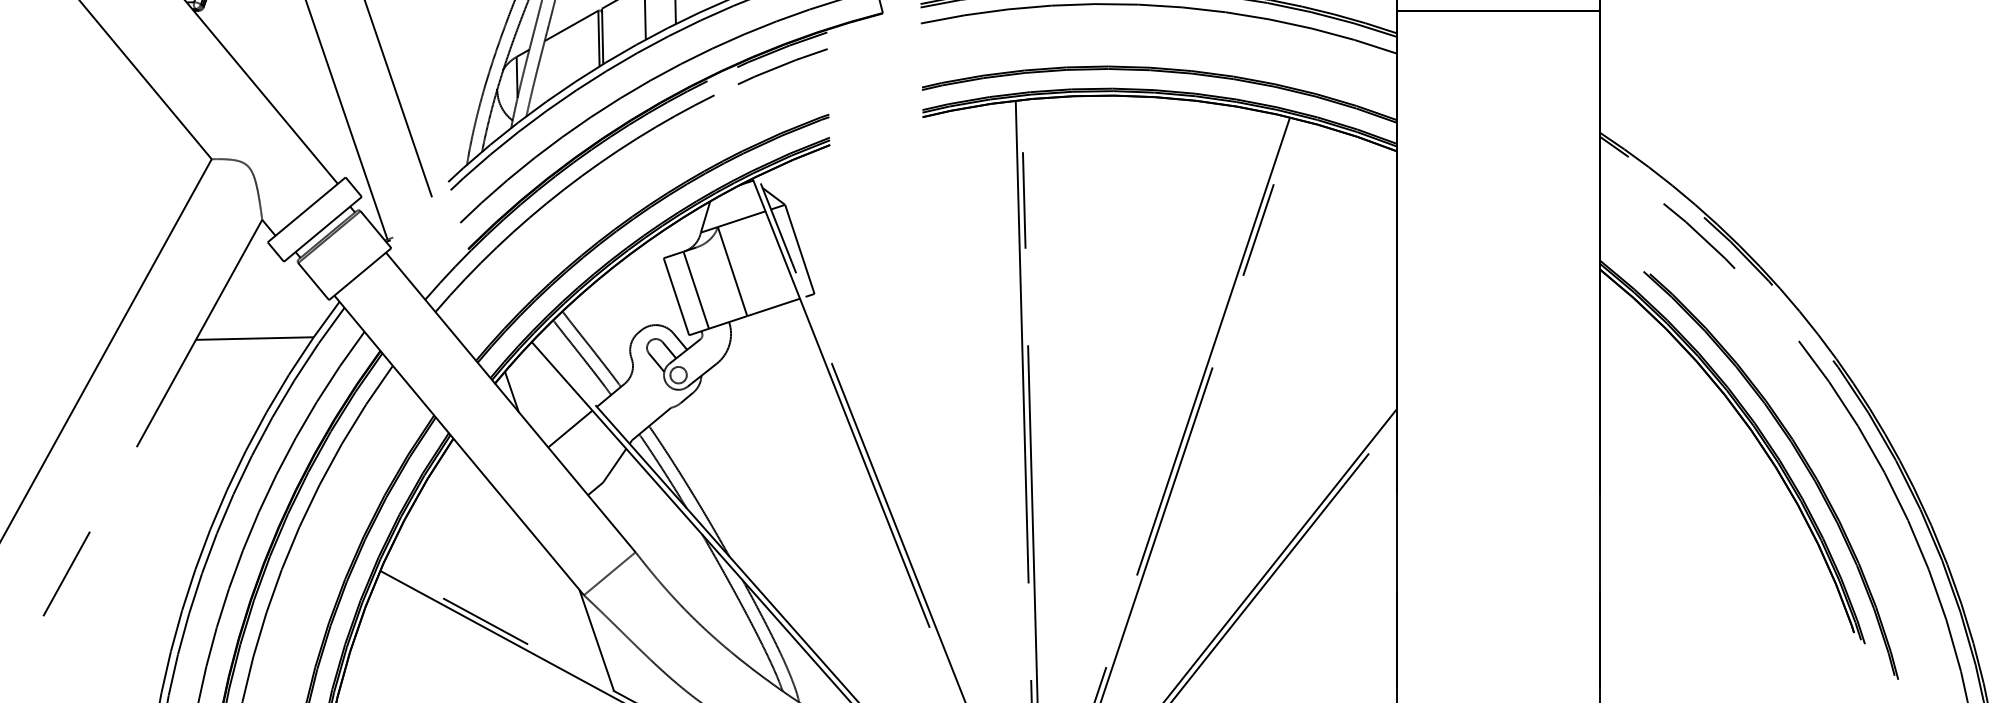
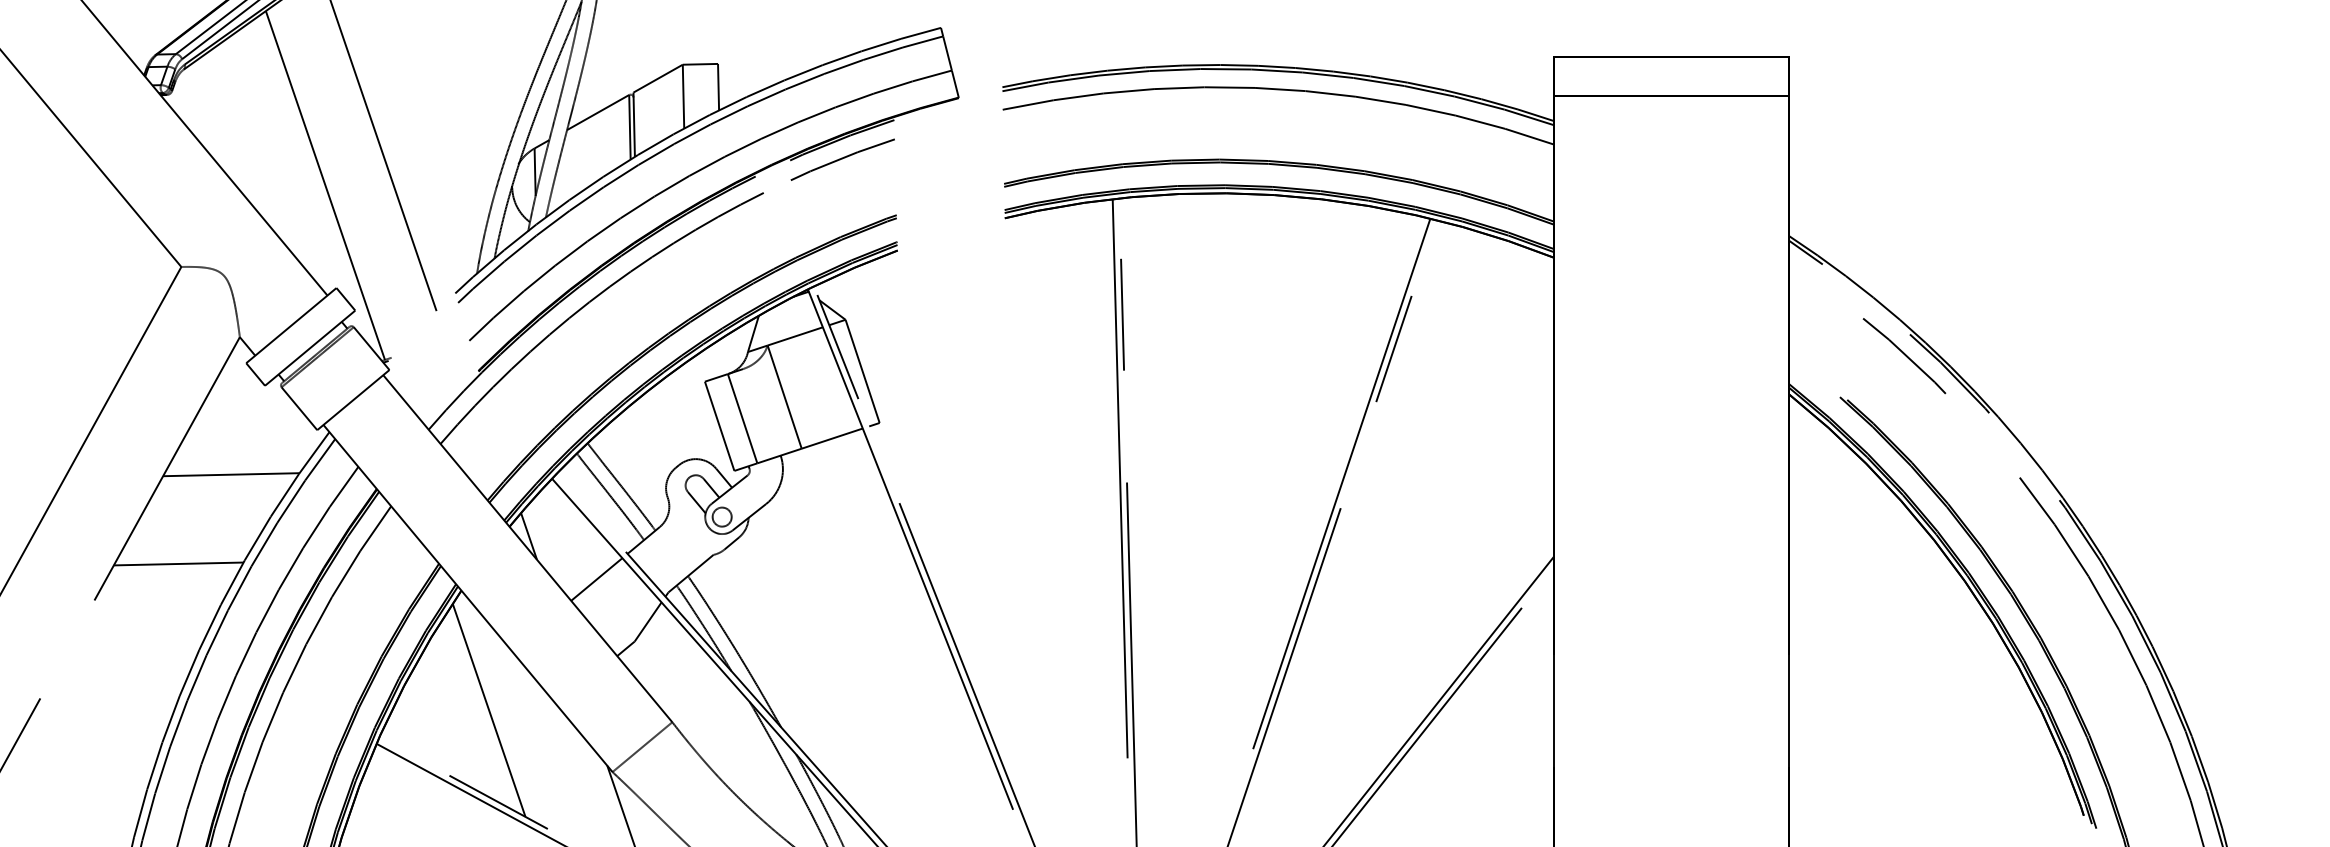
line: (209, 415) -> (178, 563), added
line: (476, 541) -> (488, 709), added

